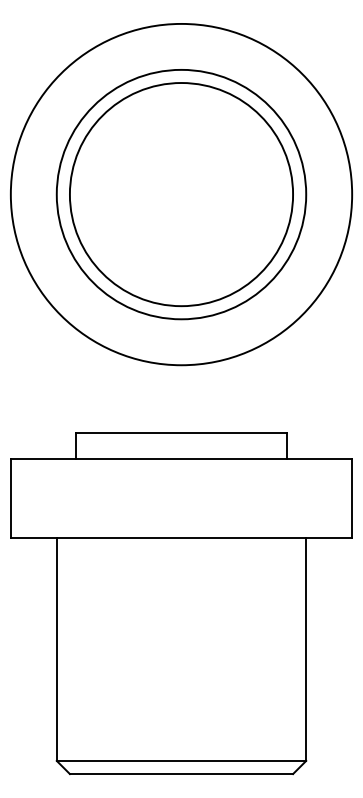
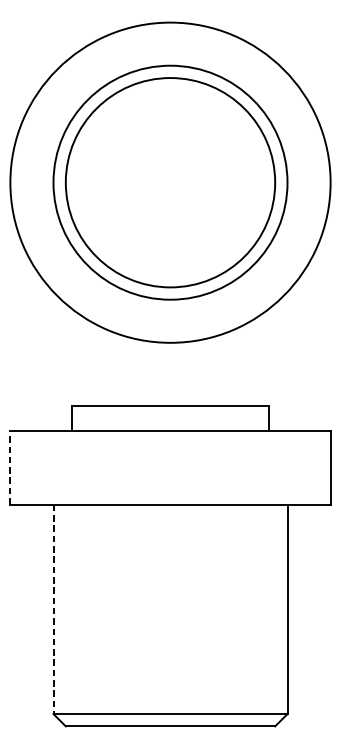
line: (10, 497) -> (10, 466), solid -> dashed
line: (56, 649) -> (53, 609), solid -> dashed

